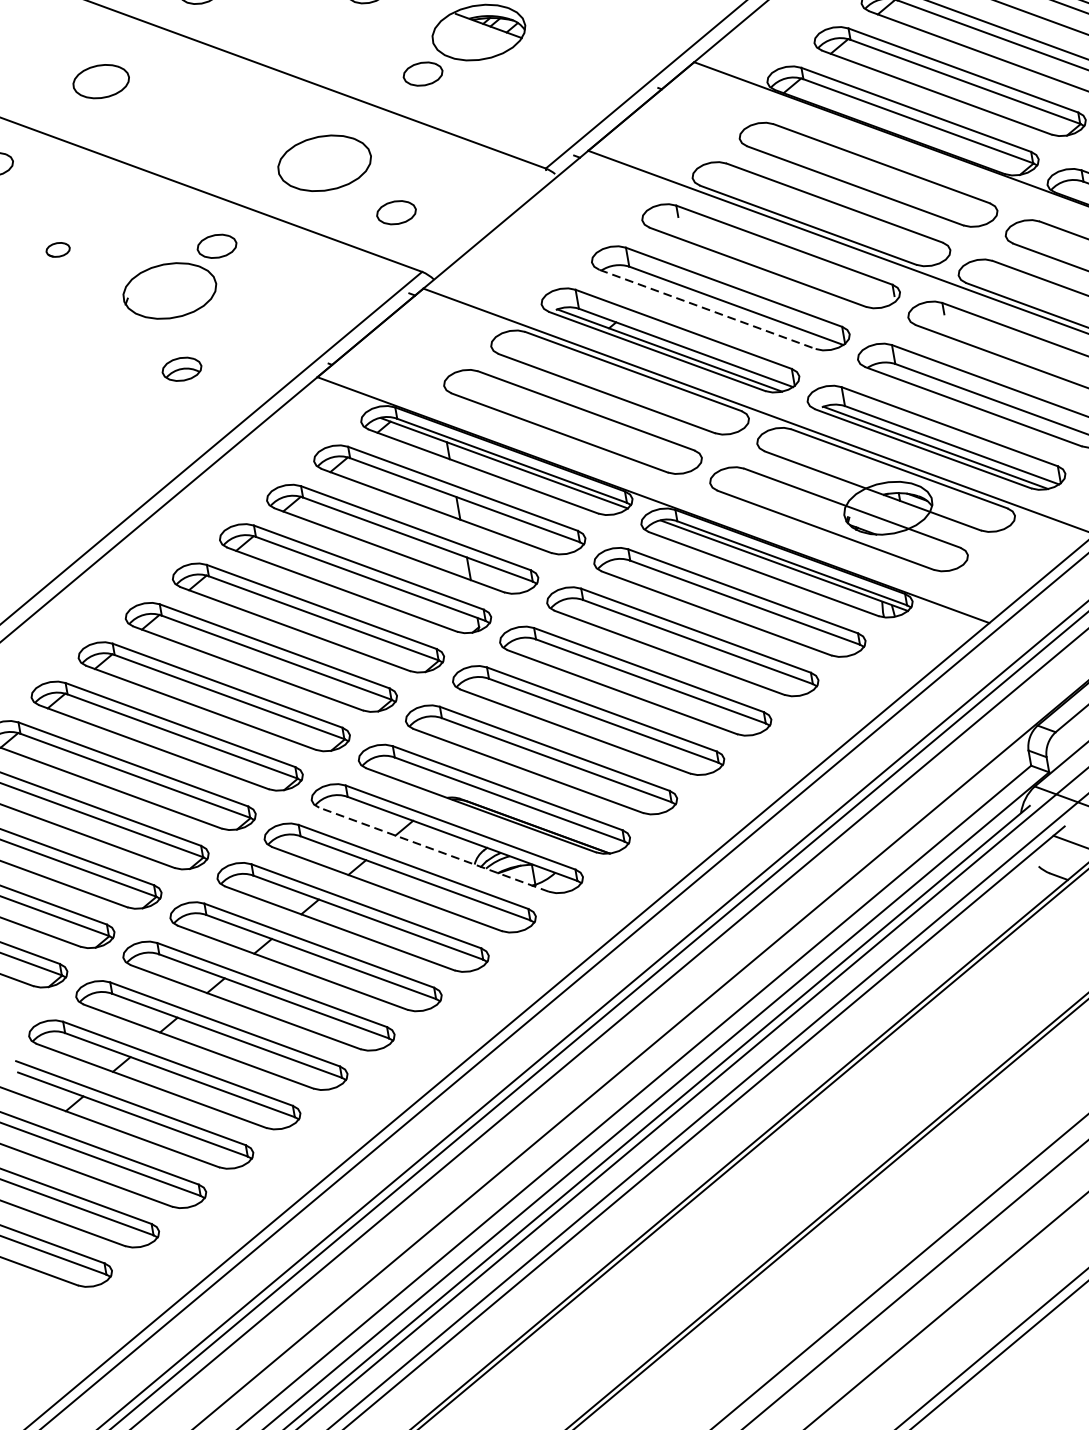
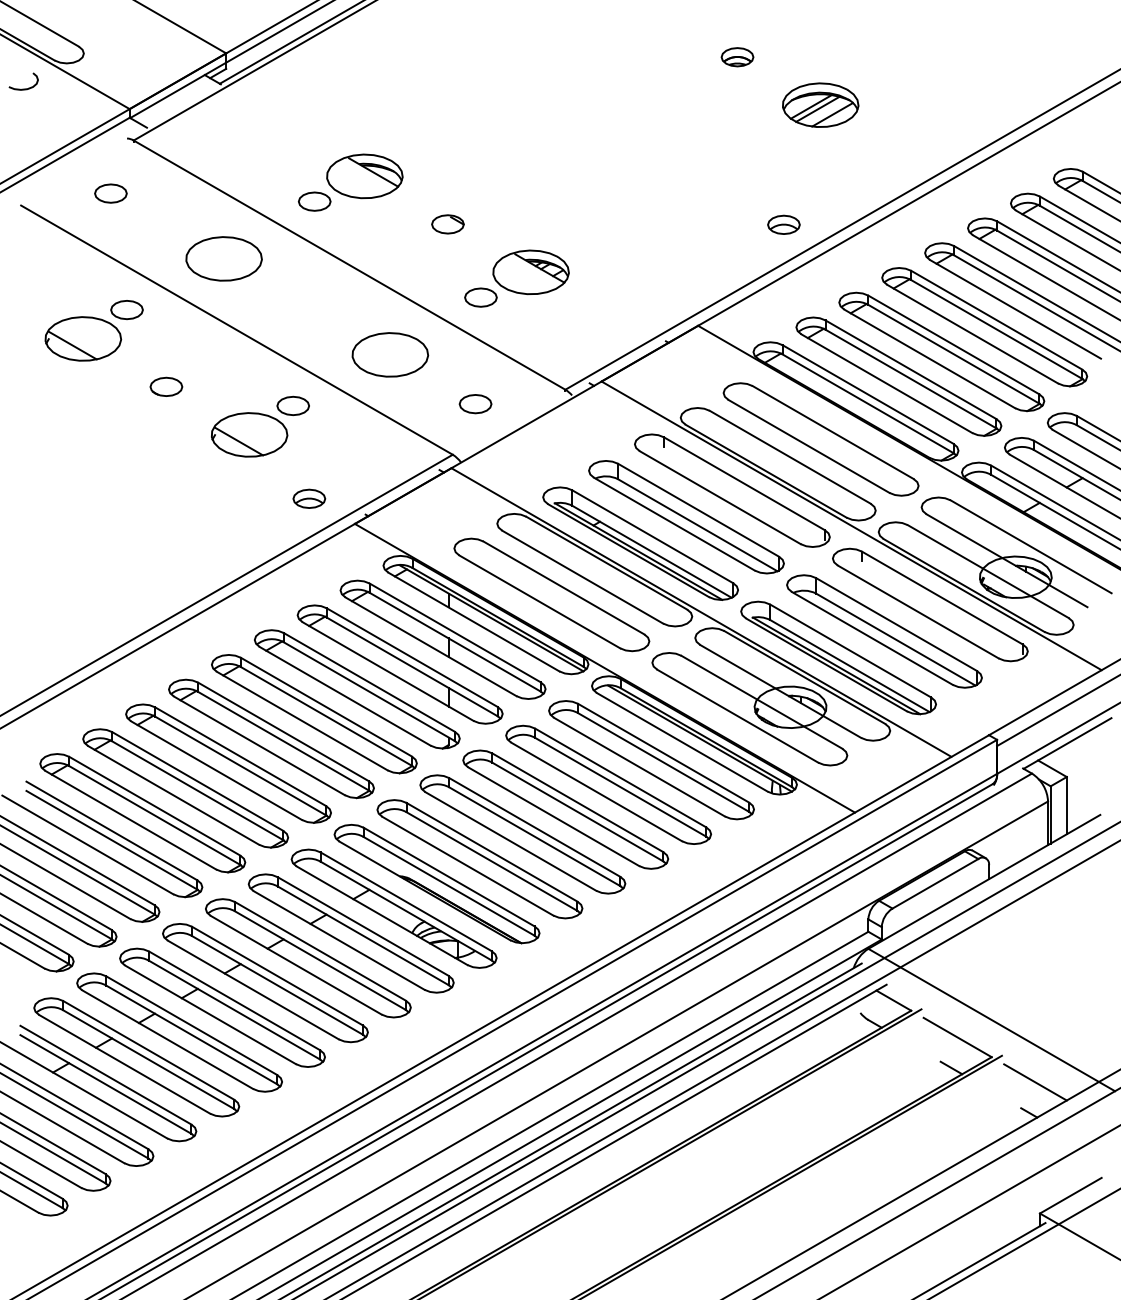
part: (100, 81) -> (223, 258), size x1.67
part: (396, 213) -> (475, 404), moved
part: (58, 249) -> (166, 386), size x1.67
line: (159, 301) -> (239, 441), added
line: (707, 309) -> (674, 524), dashed -> solid
part: (182, 368) -> (309, 498), moved
line: (434, 849) -> (382, 915), dashed -> solid

